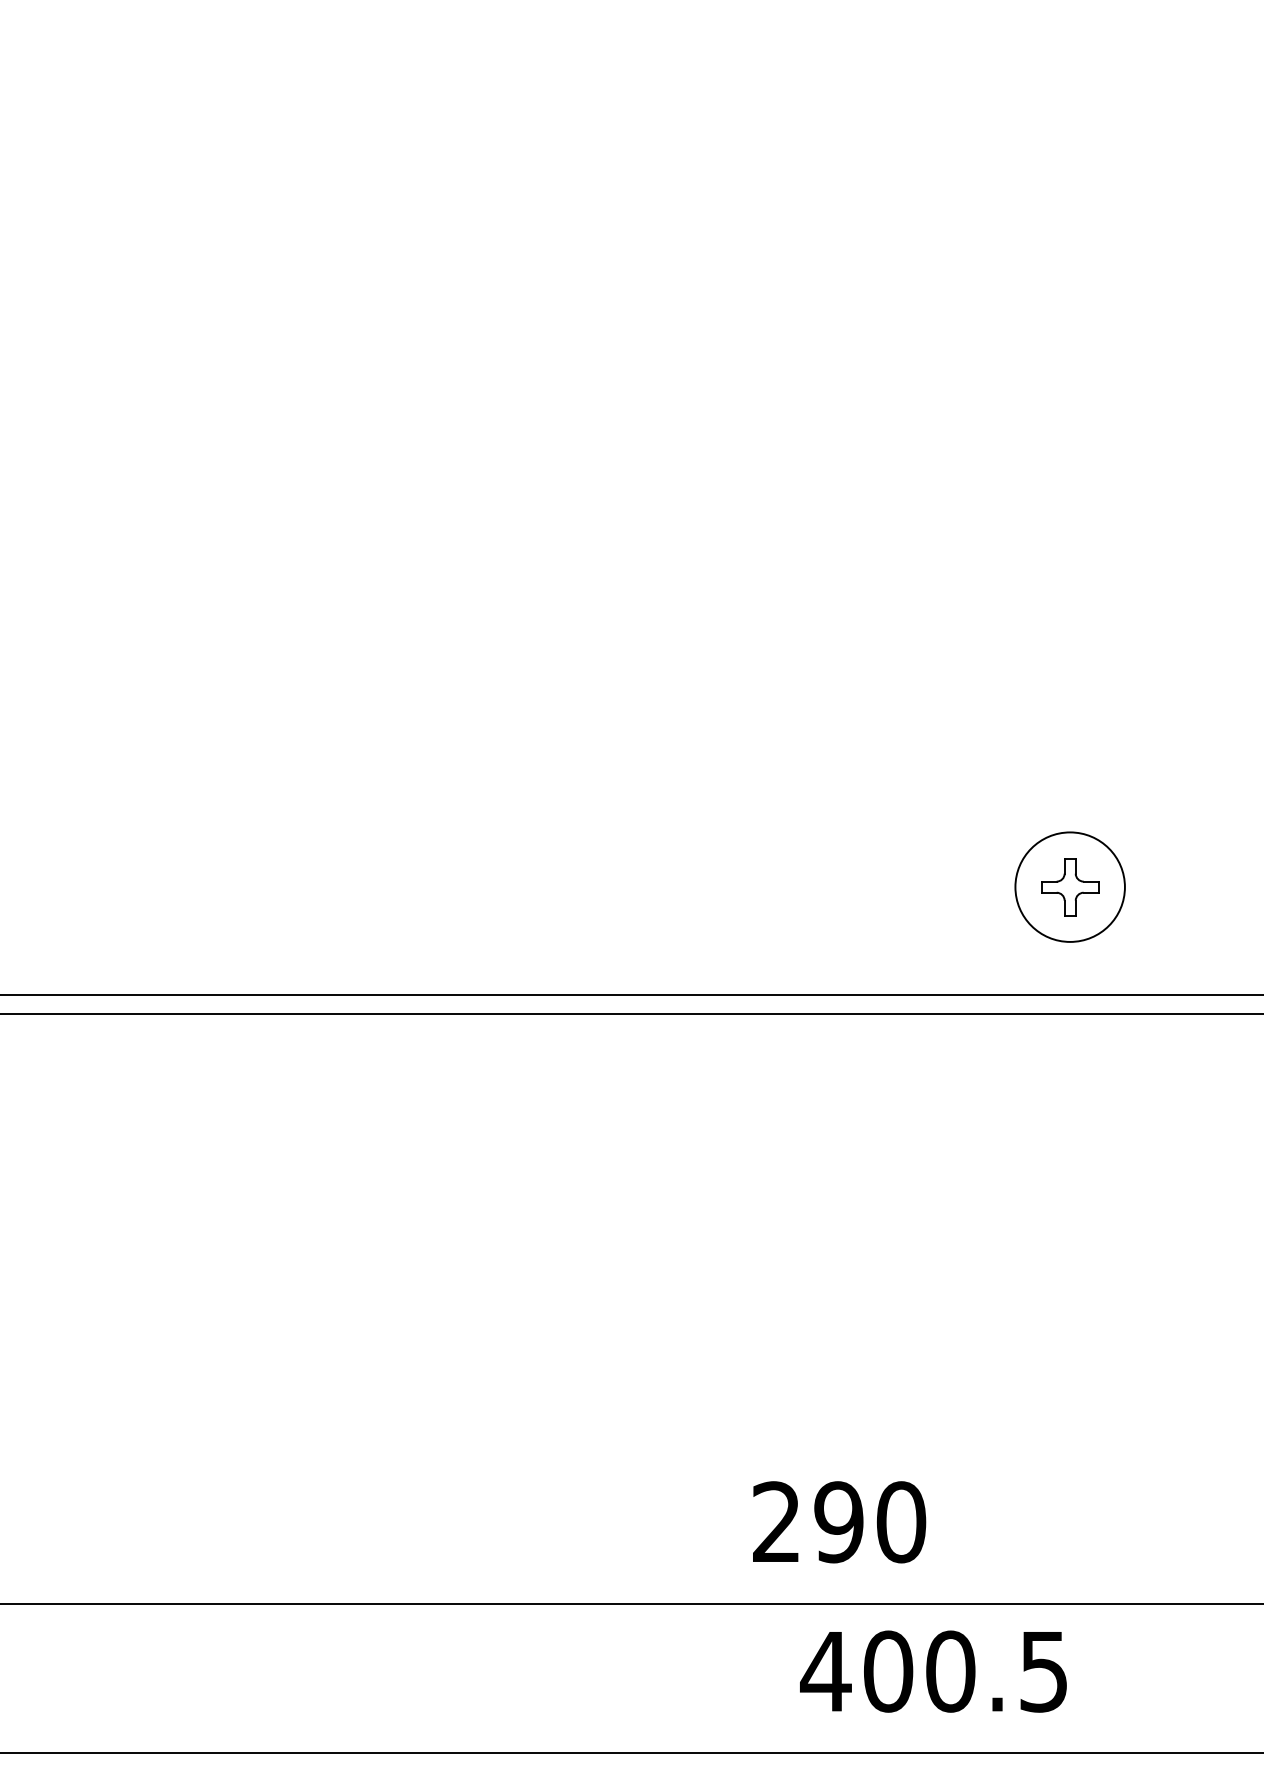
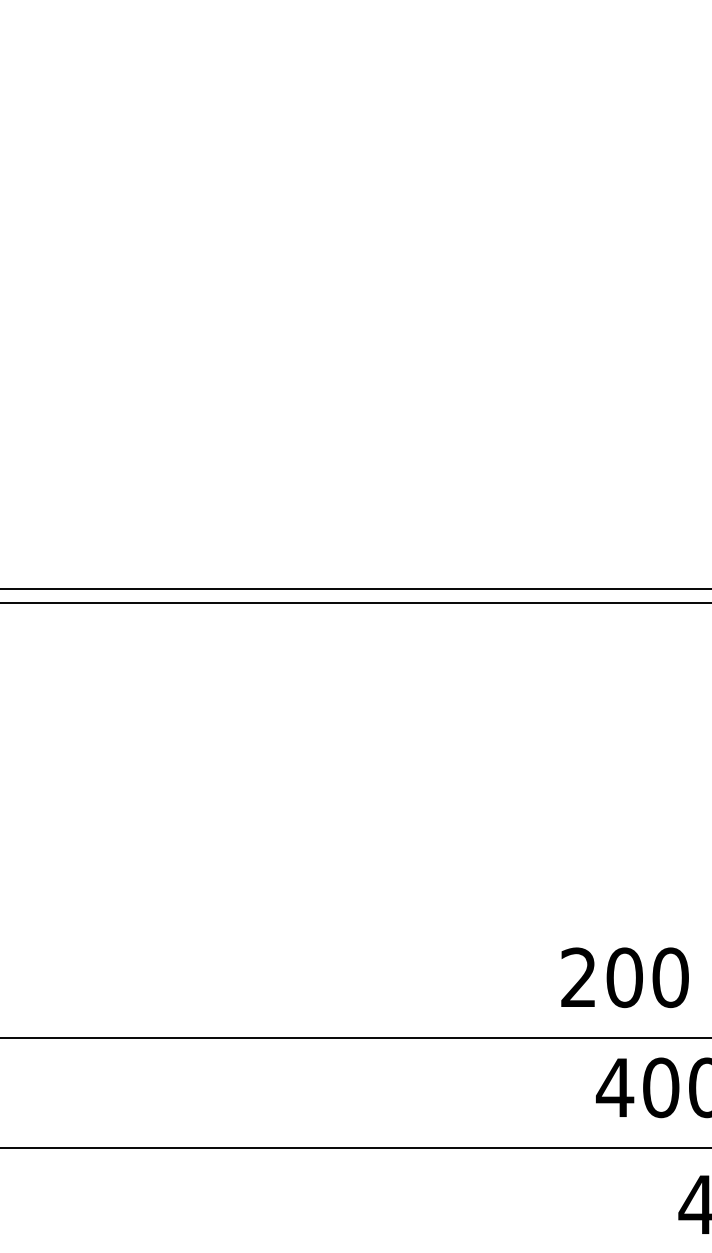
text: (838, 1522) -> (624, 977), 290 -> 200

